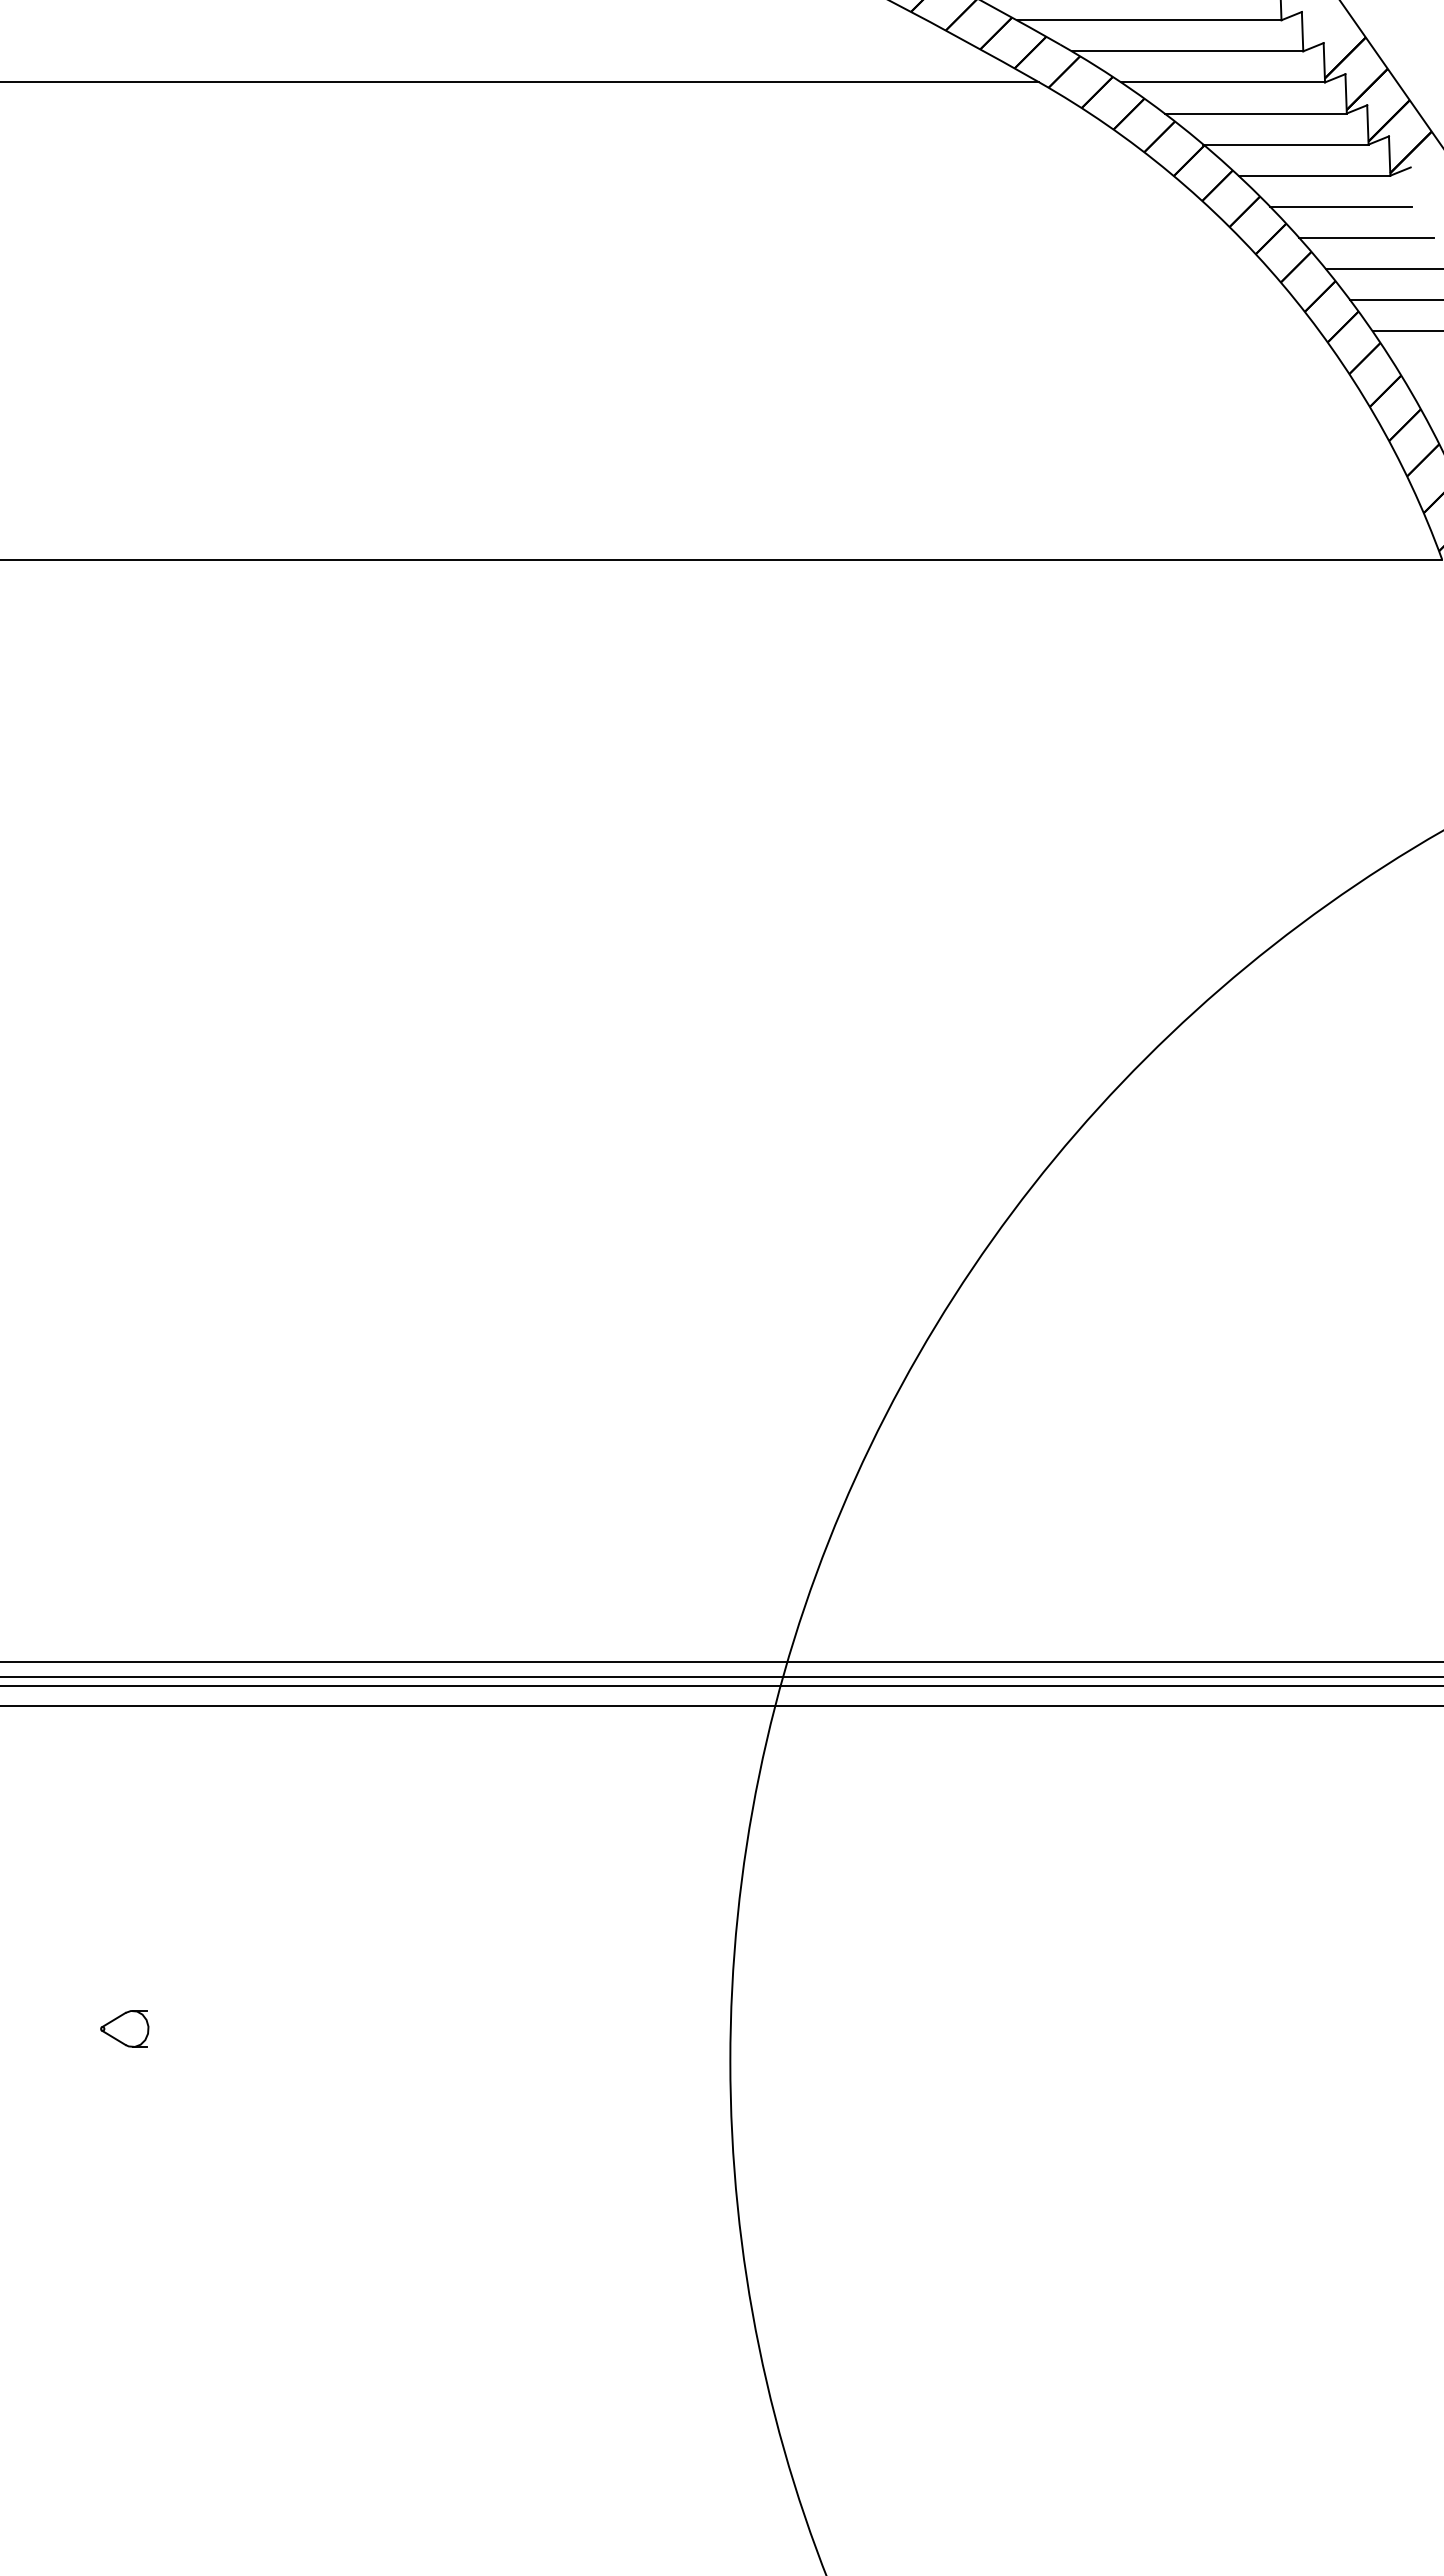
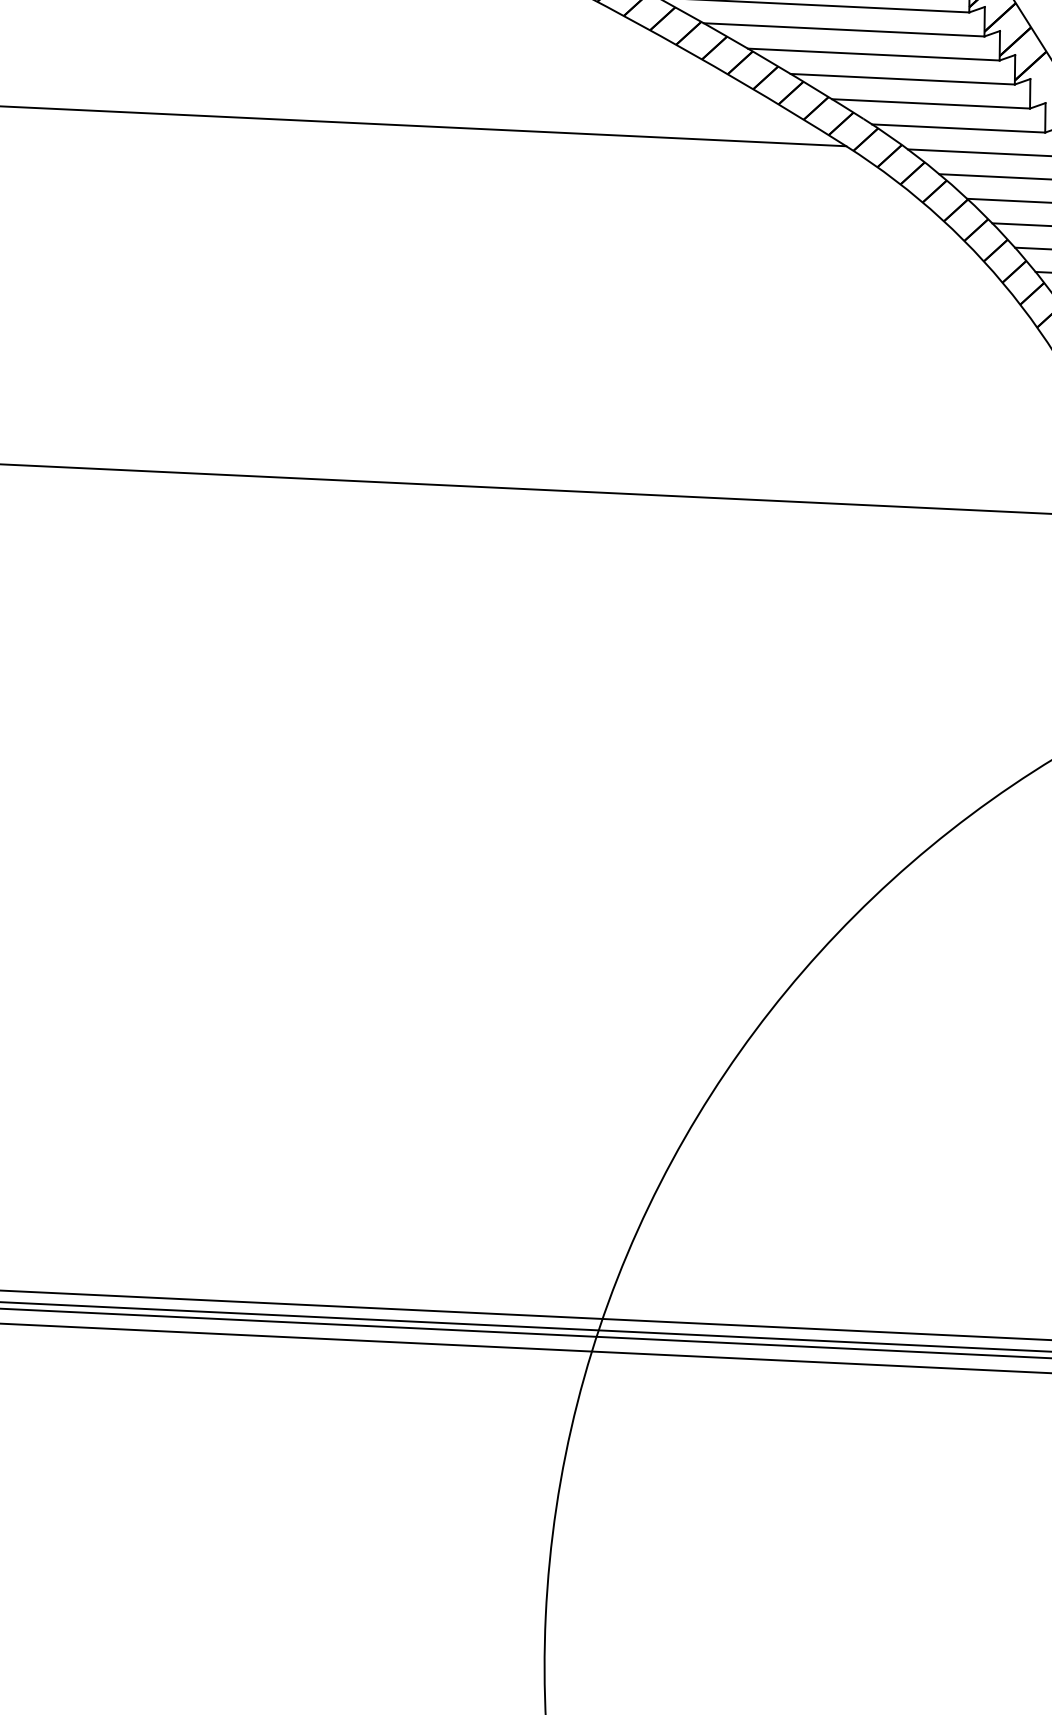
part: (124, 2028) -> (93, 1569), removed

